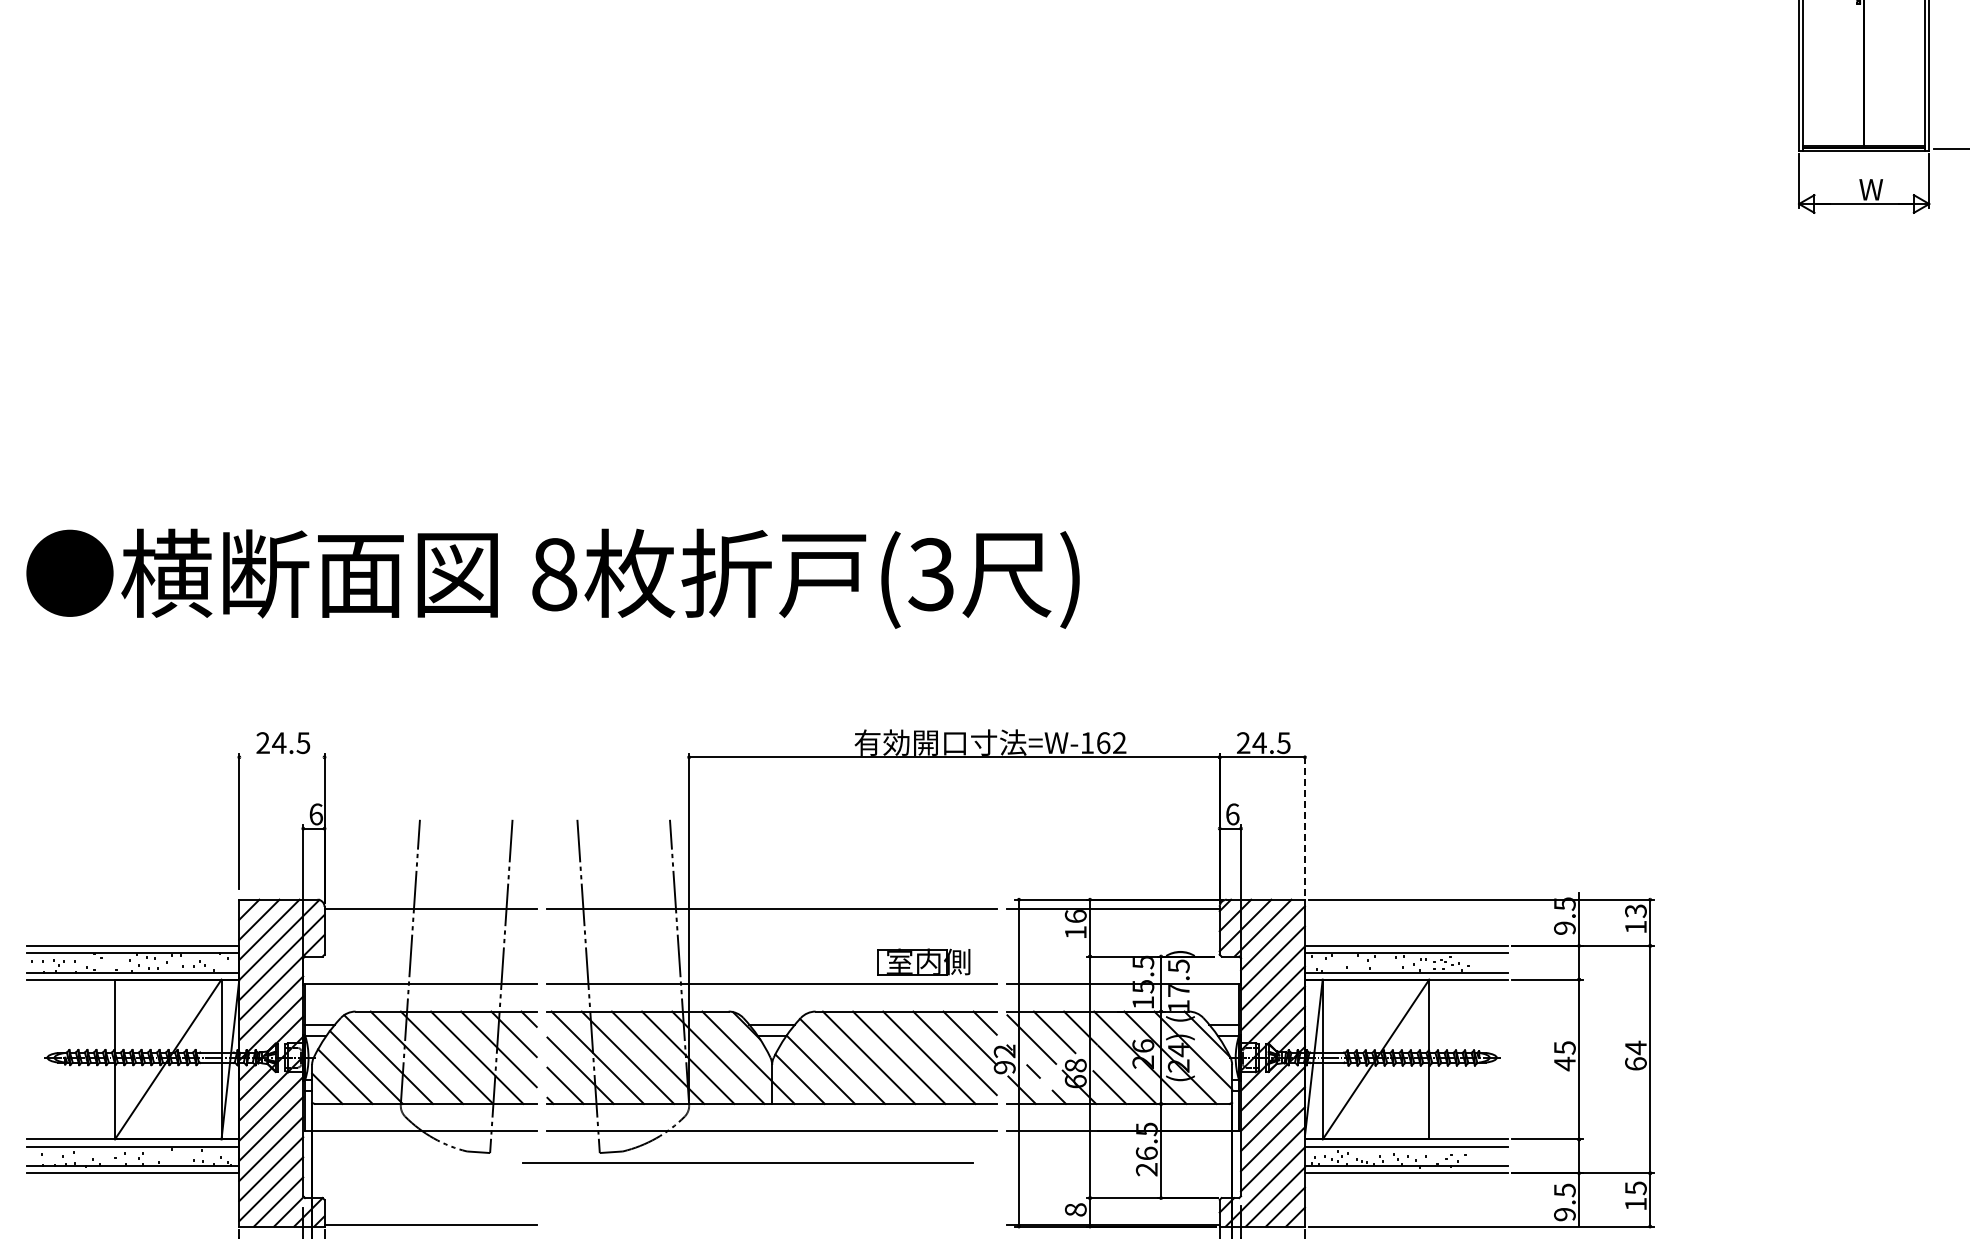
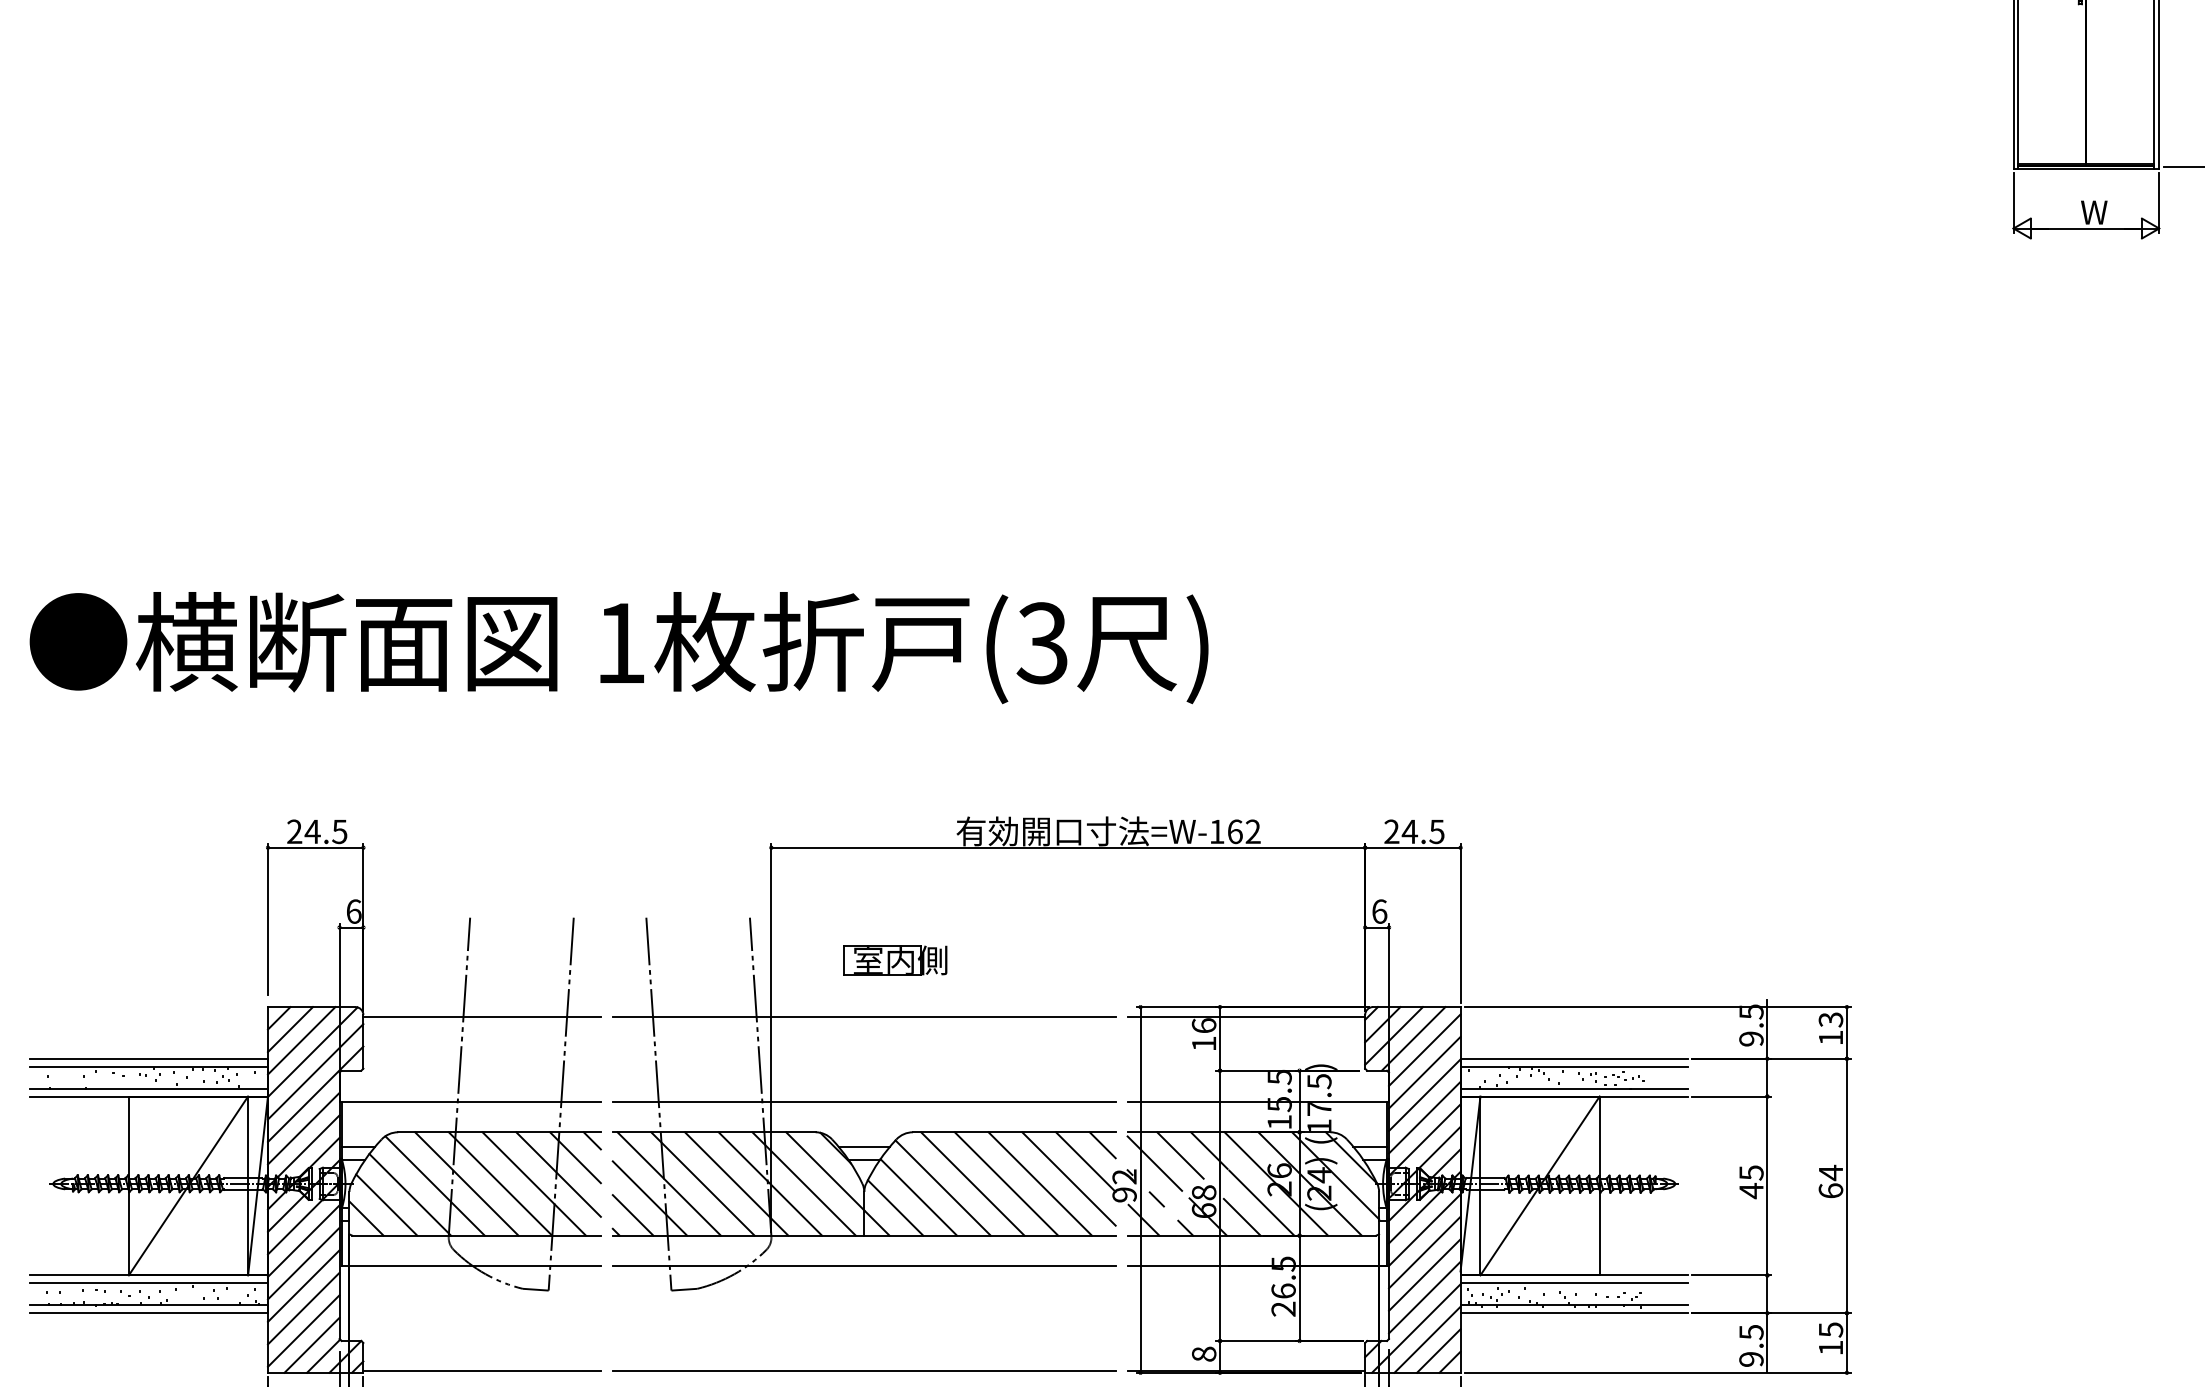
text: (554, 574) -> (620, 643), 8 -> 1
line: (281, 757) -> (315, 847), added
line: (1304, 824) -> (1460, 922), dashed -> solid
part: (923, 961) -> (894, 959), moved
line: (747, 1162) -> (863, 1370), moved

